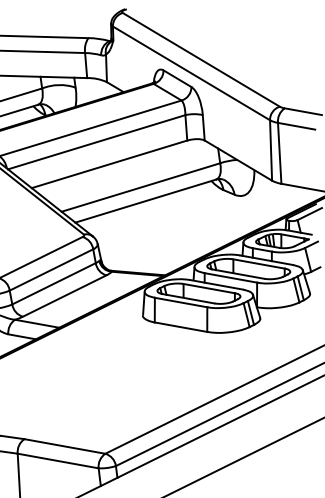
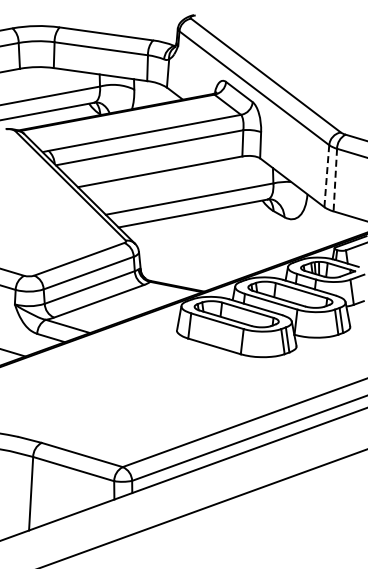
line: (270, 150) -> (326, 176), solid -> dashed
line: (279, 153) -> (335, 180), solid -> dashed

